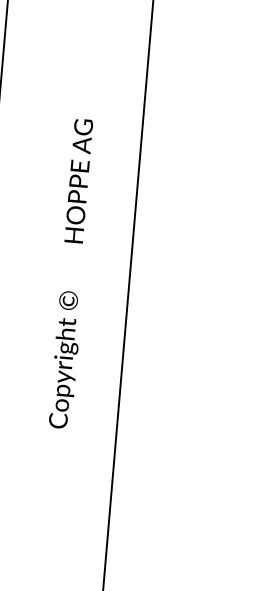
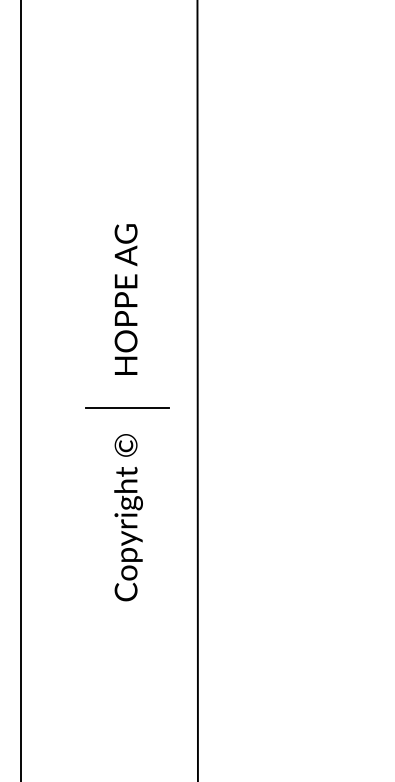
line: (72, 270) -> (127, 408), added

